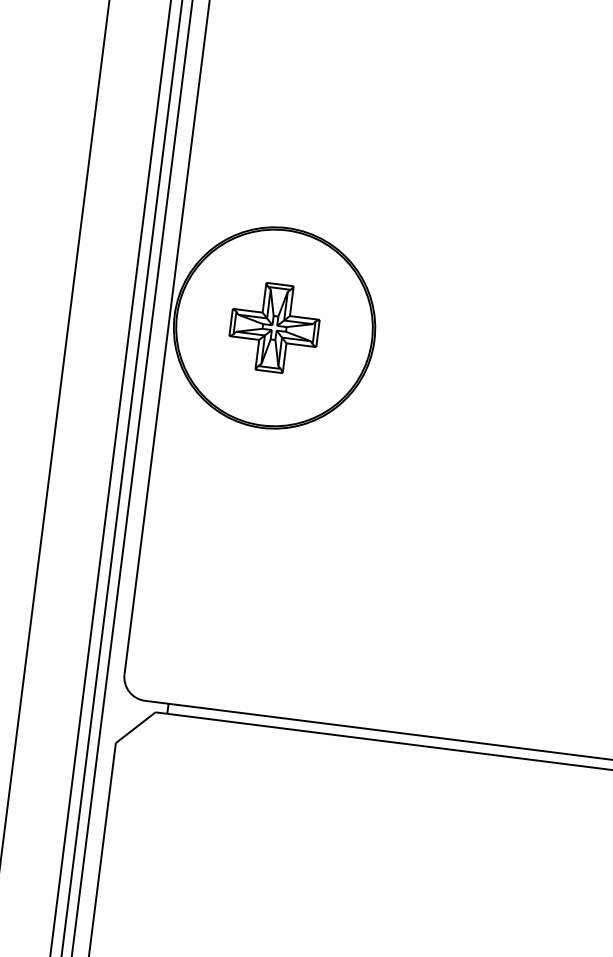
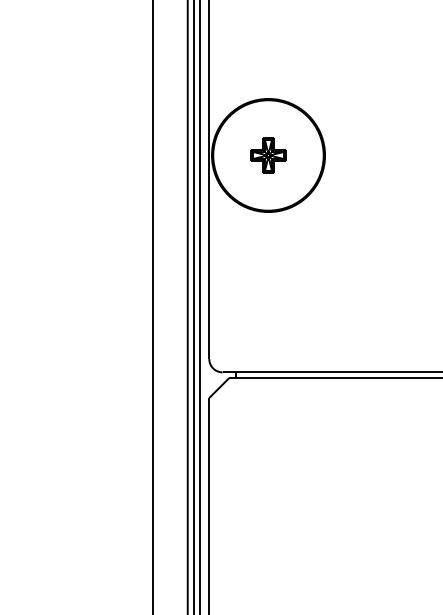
part: (274, 327) -> (268, 155), size x0.7

